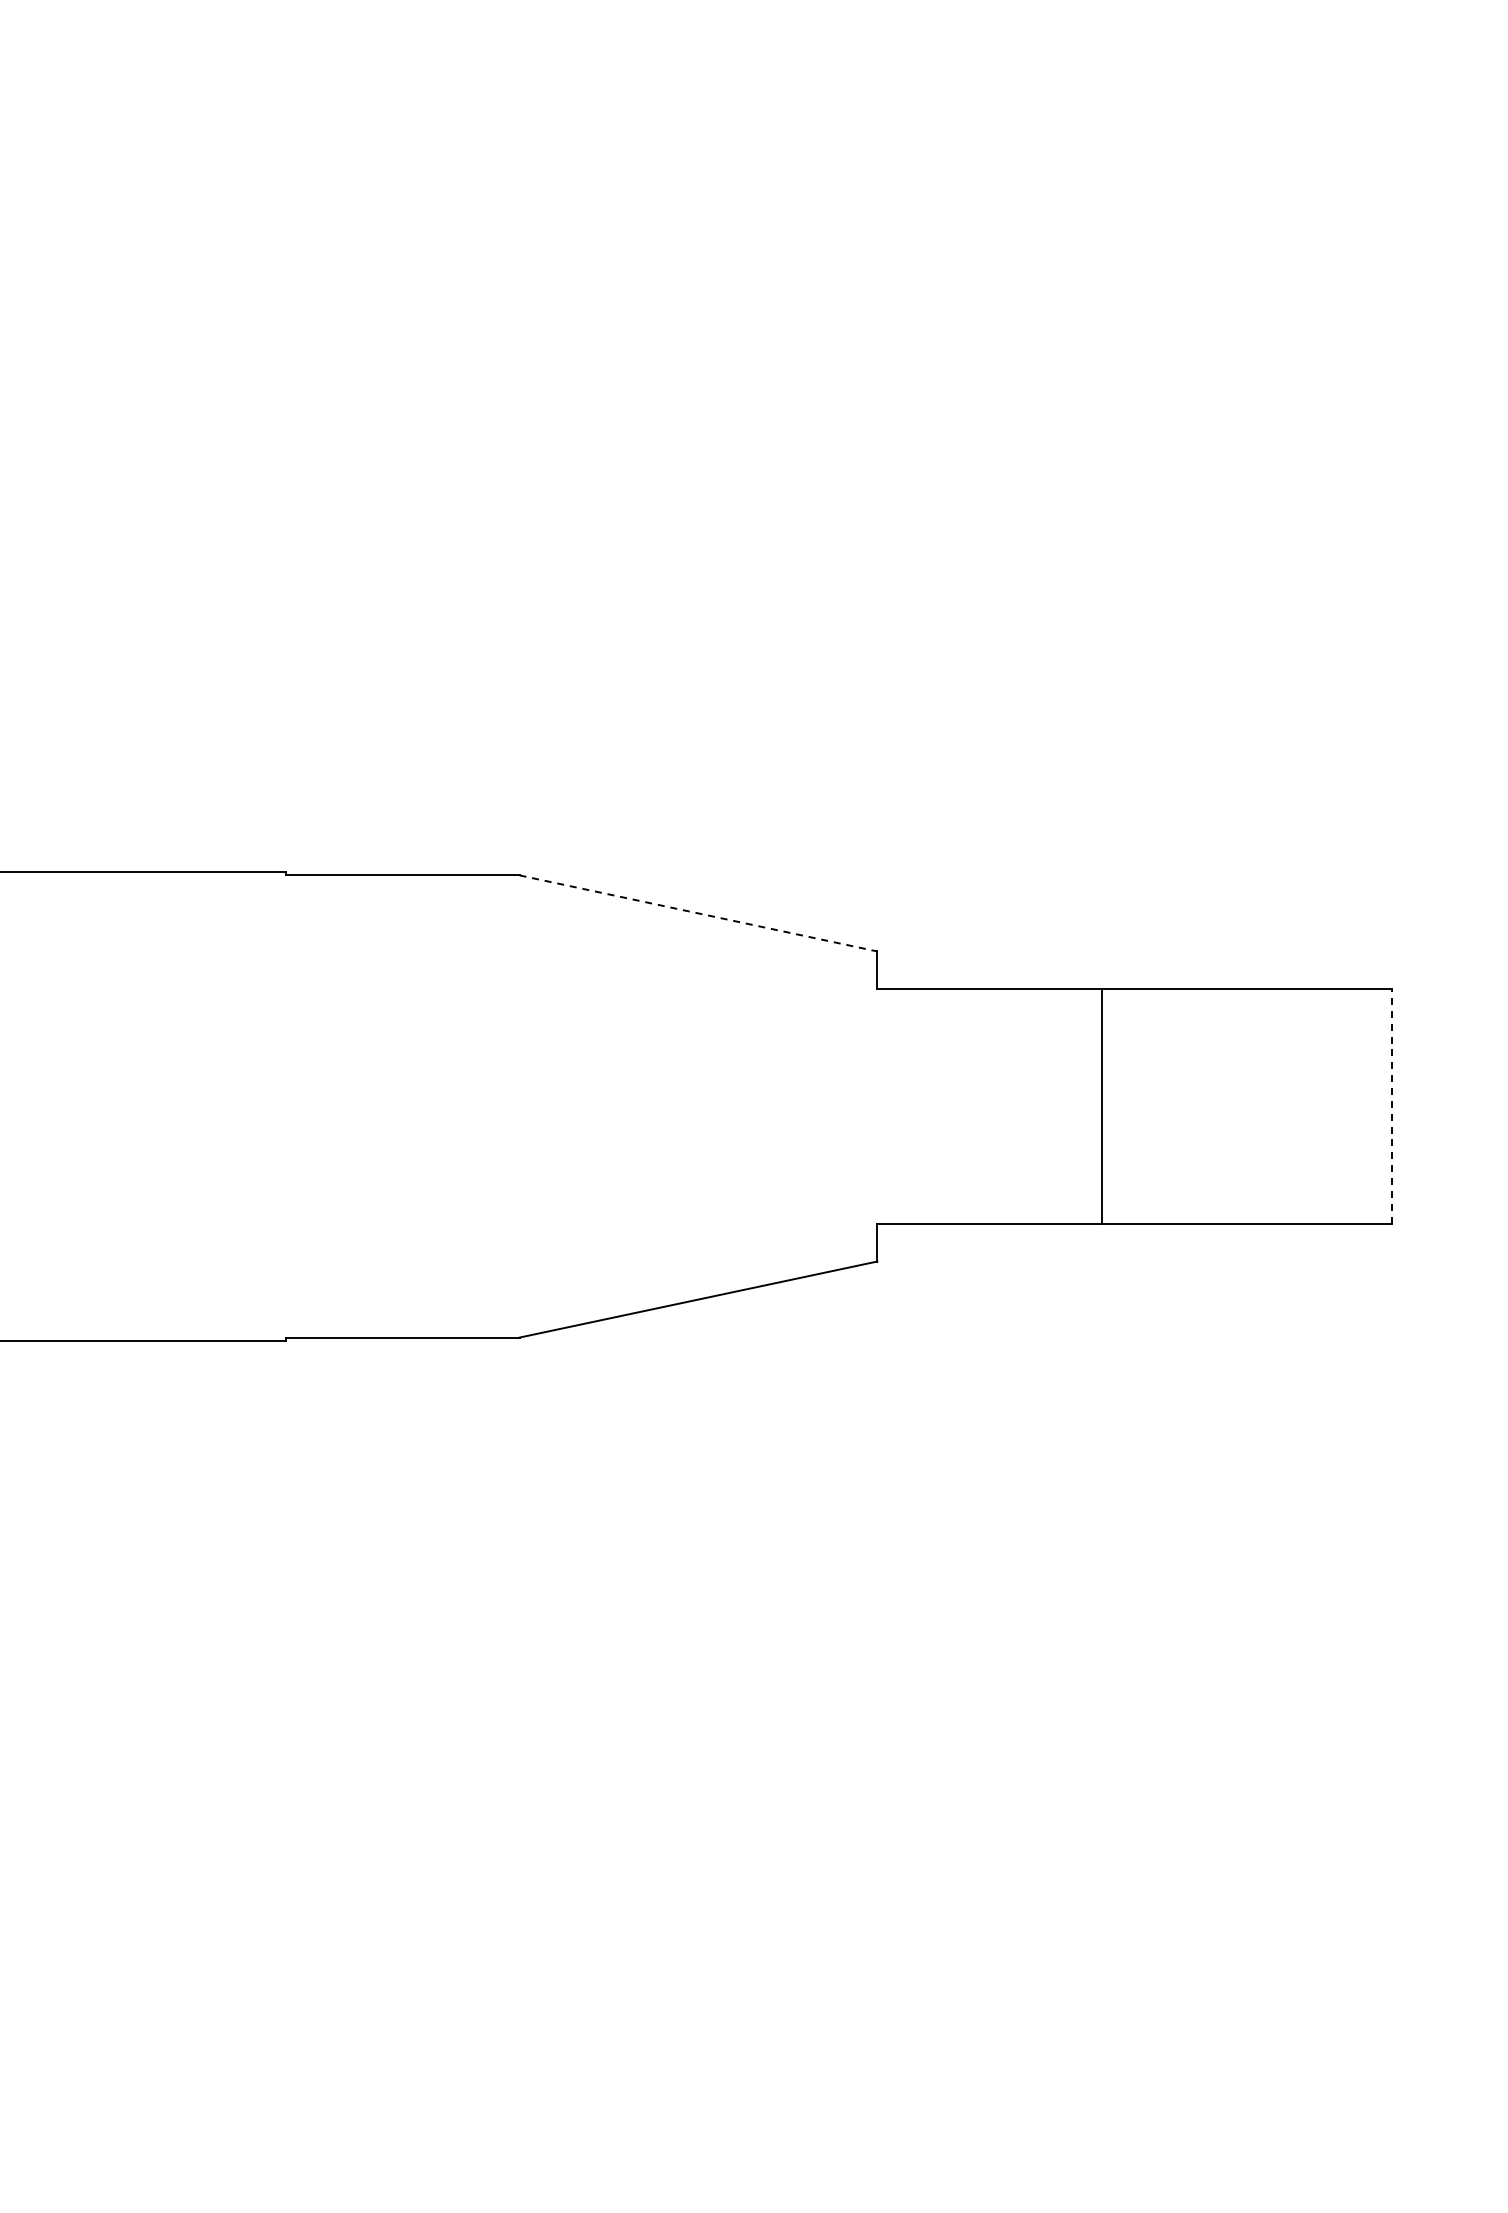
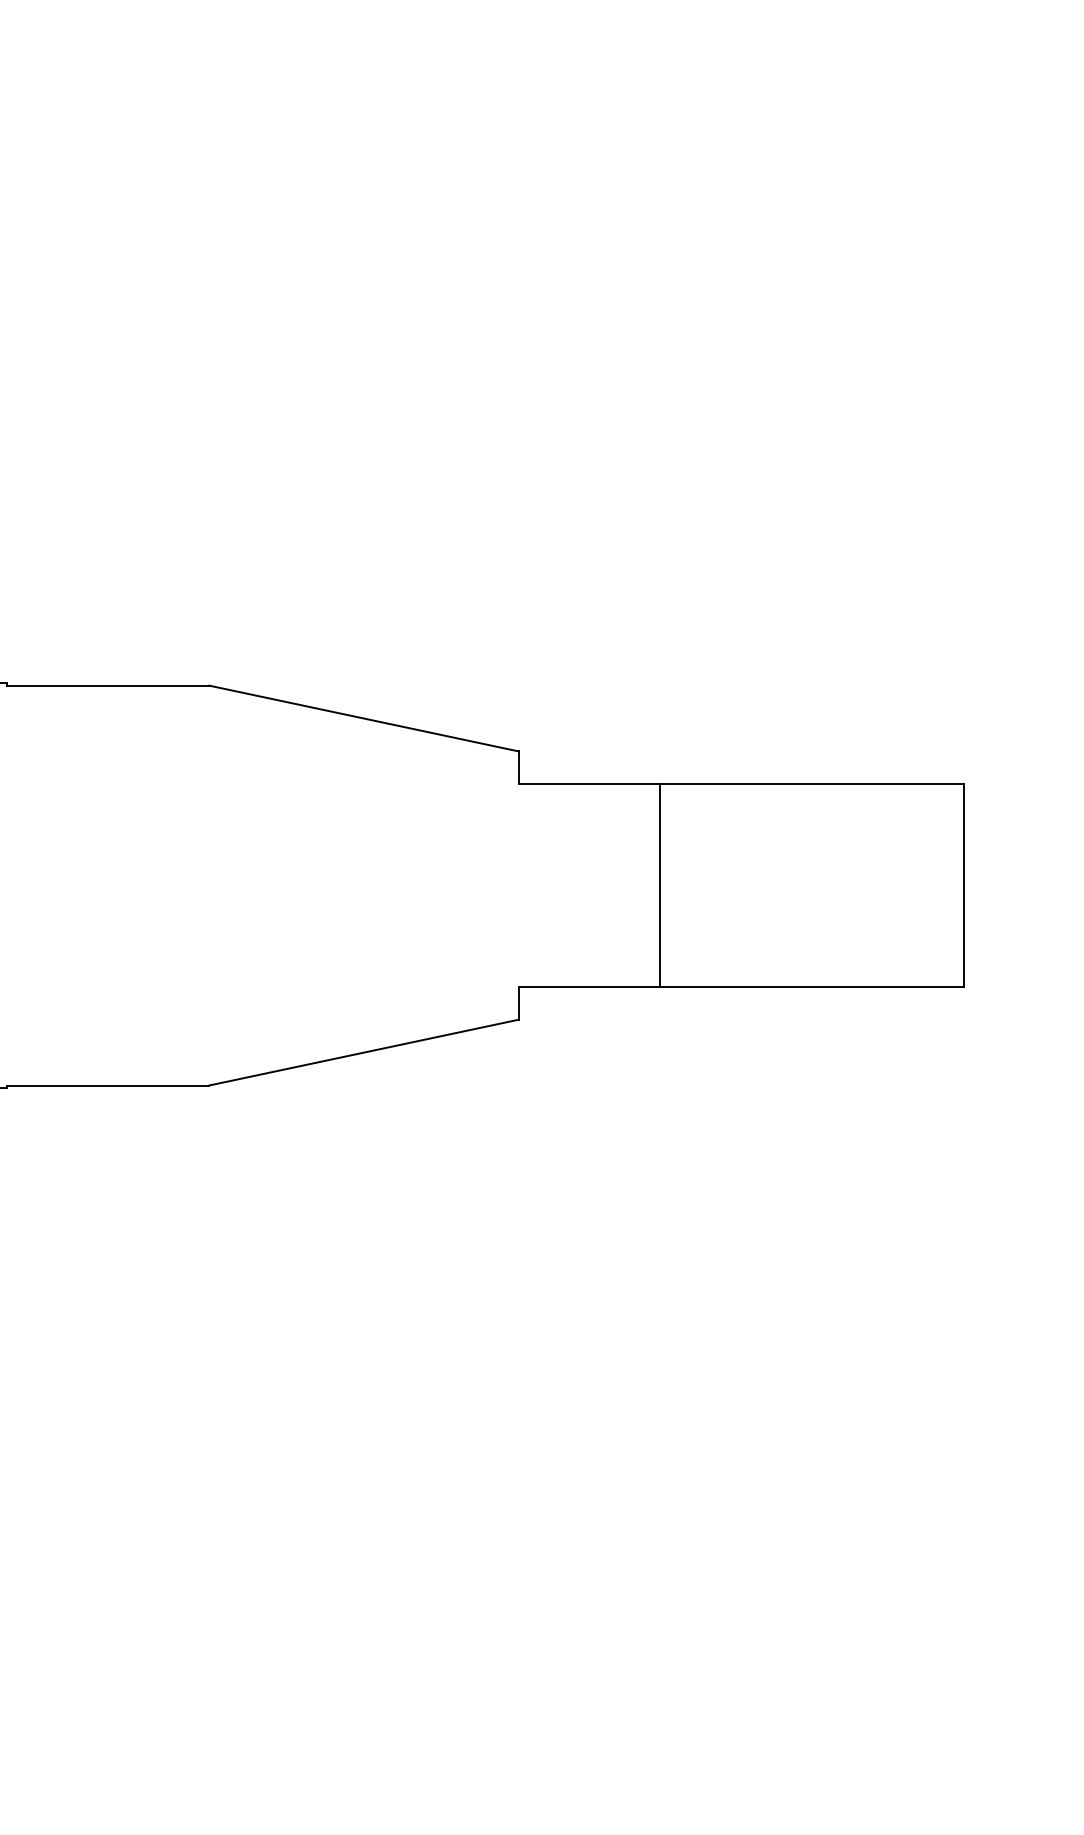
line: (698, 913) -> (364, 718), dashed -> solid
line: (1102, 1106) -> (660, 885), moved
line: (1392, 1106) -> (964, 885), dashed -> solid

